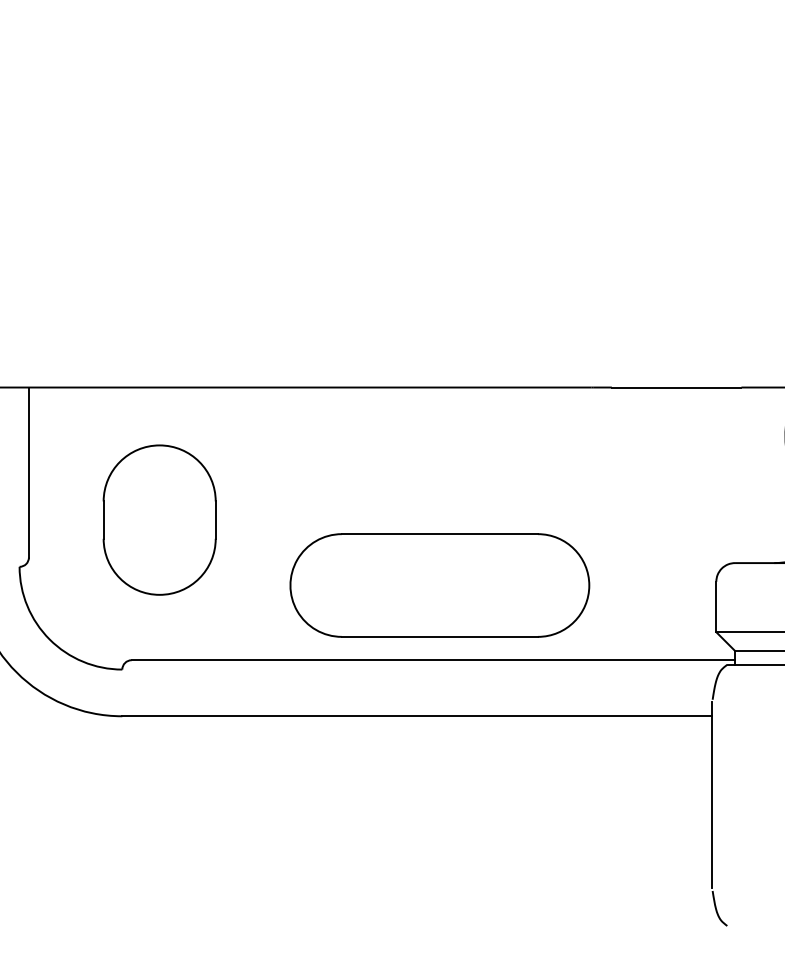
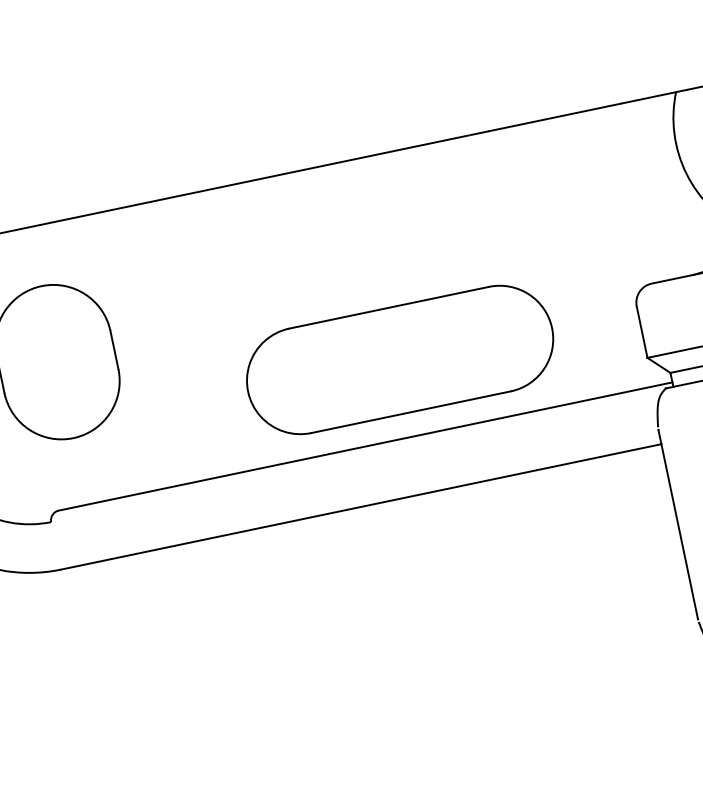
part: (439, 585) -> (399, 360), moved

